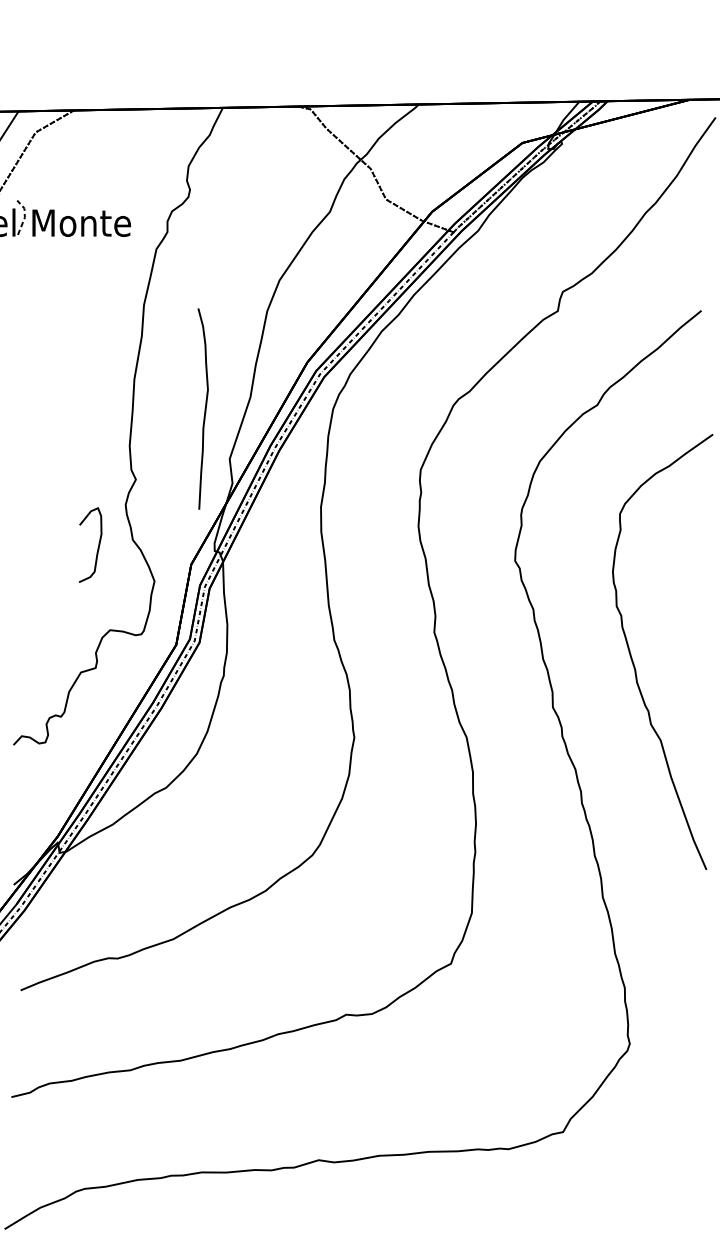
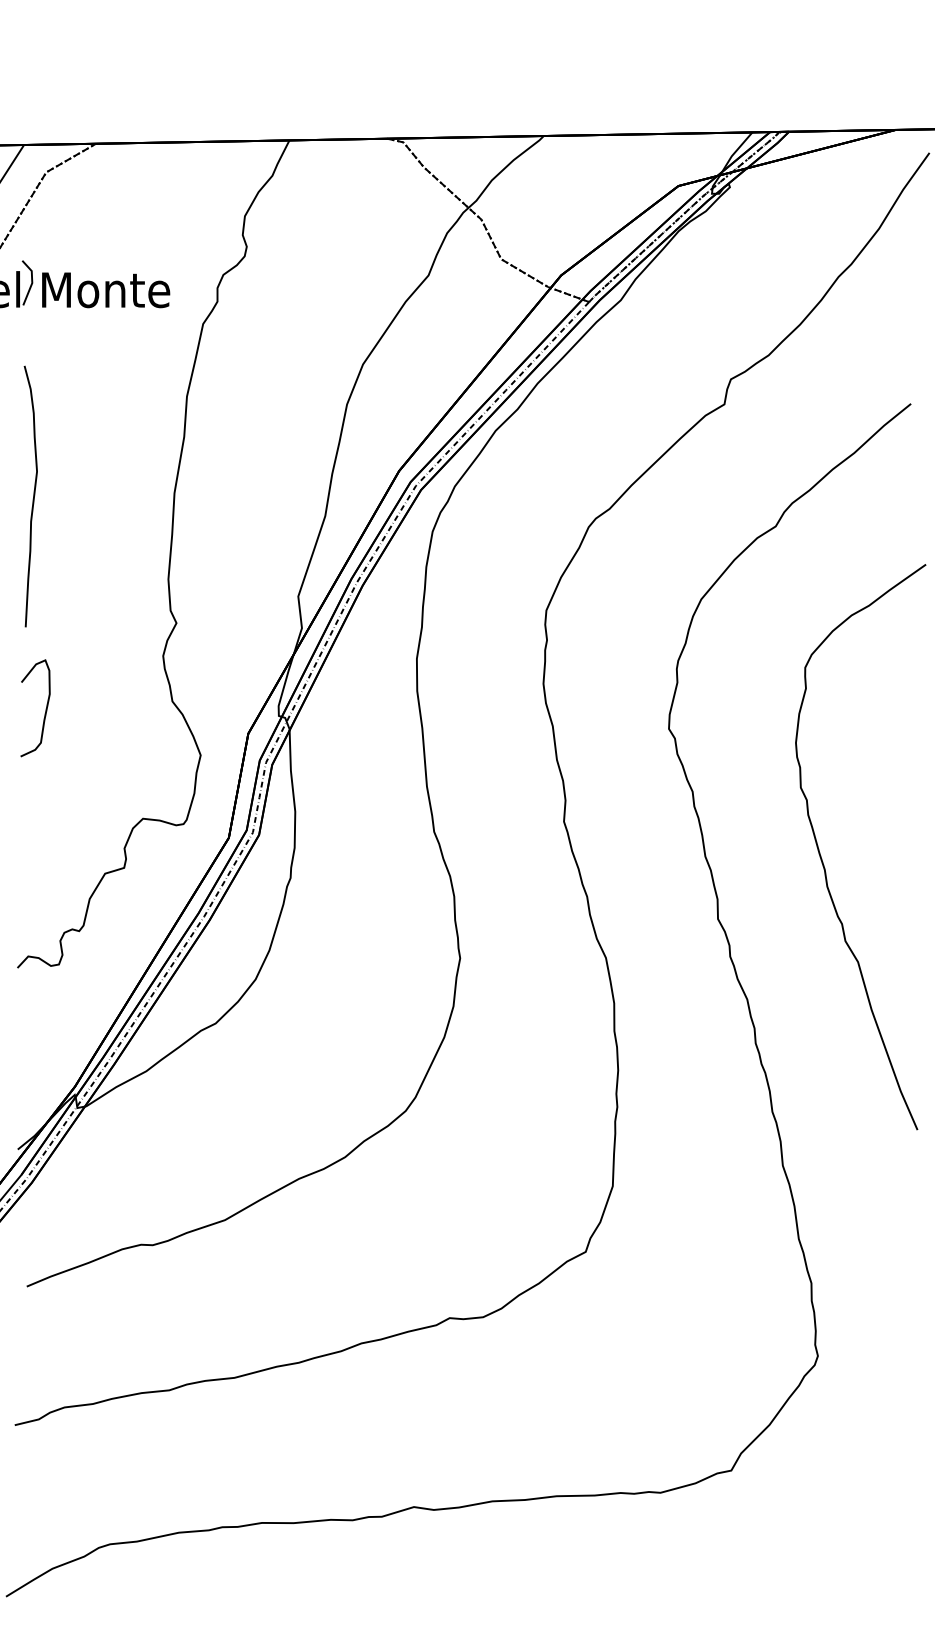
line: (25, 217) -> (32, 282), dashed -> solid
curve: (205, 409) -> (33, 496), moved
curve: (98, 545) -> (45, 708), moved

